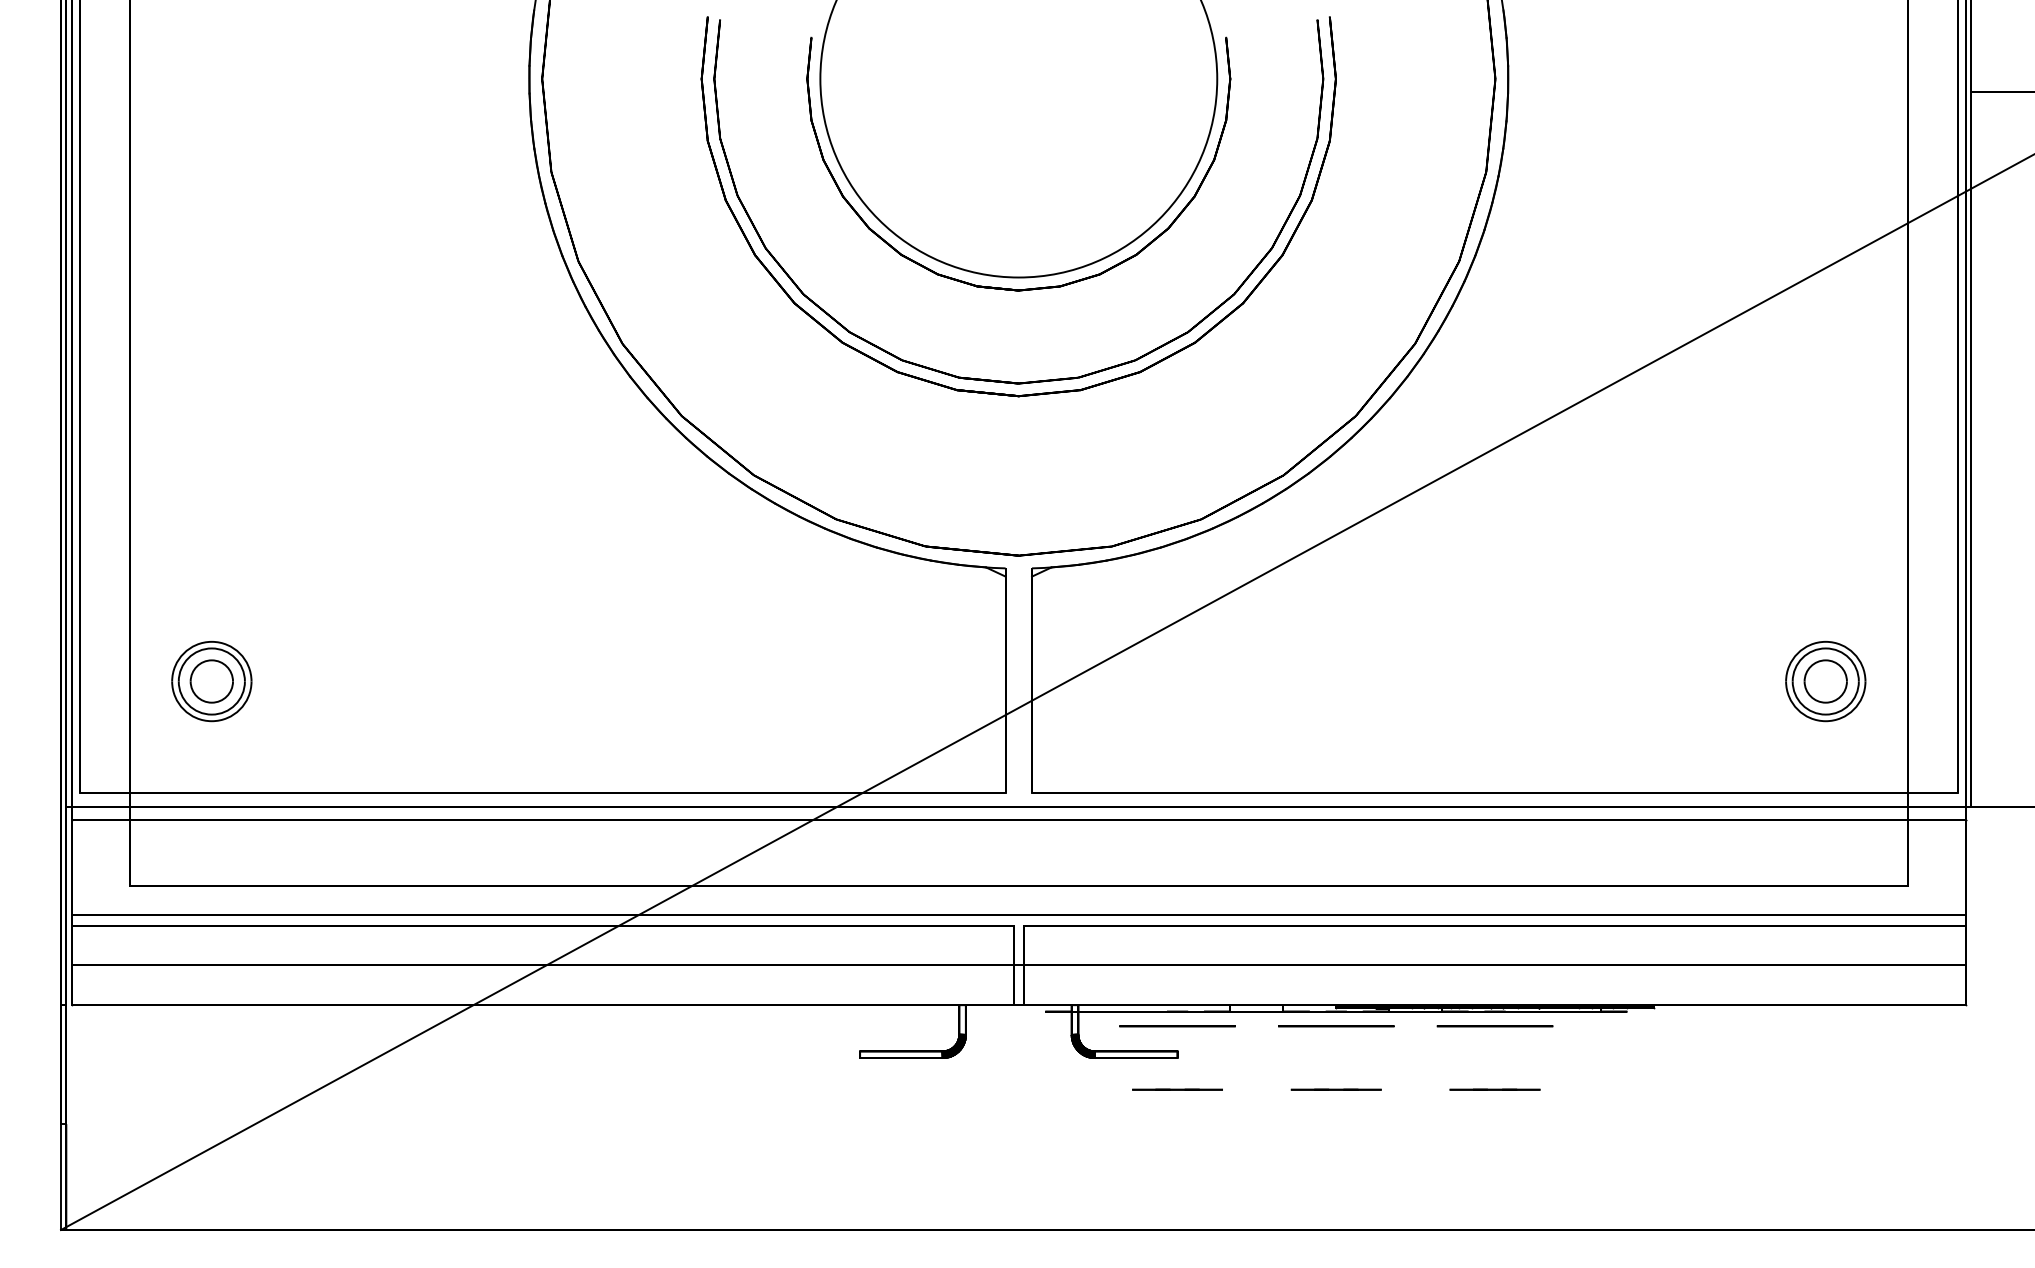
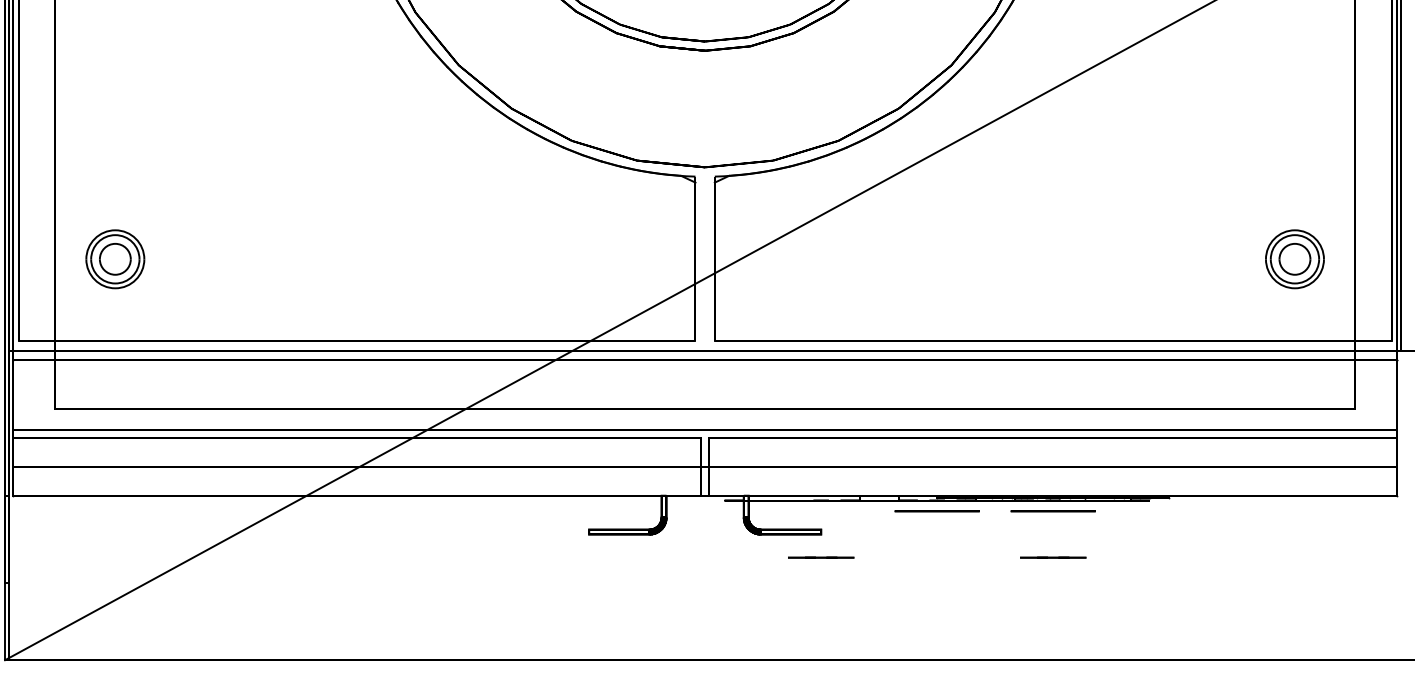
circle: (1177, 1026) -> (821, 511), removed
line: (1335, 1089) -> (936, 557), removed

